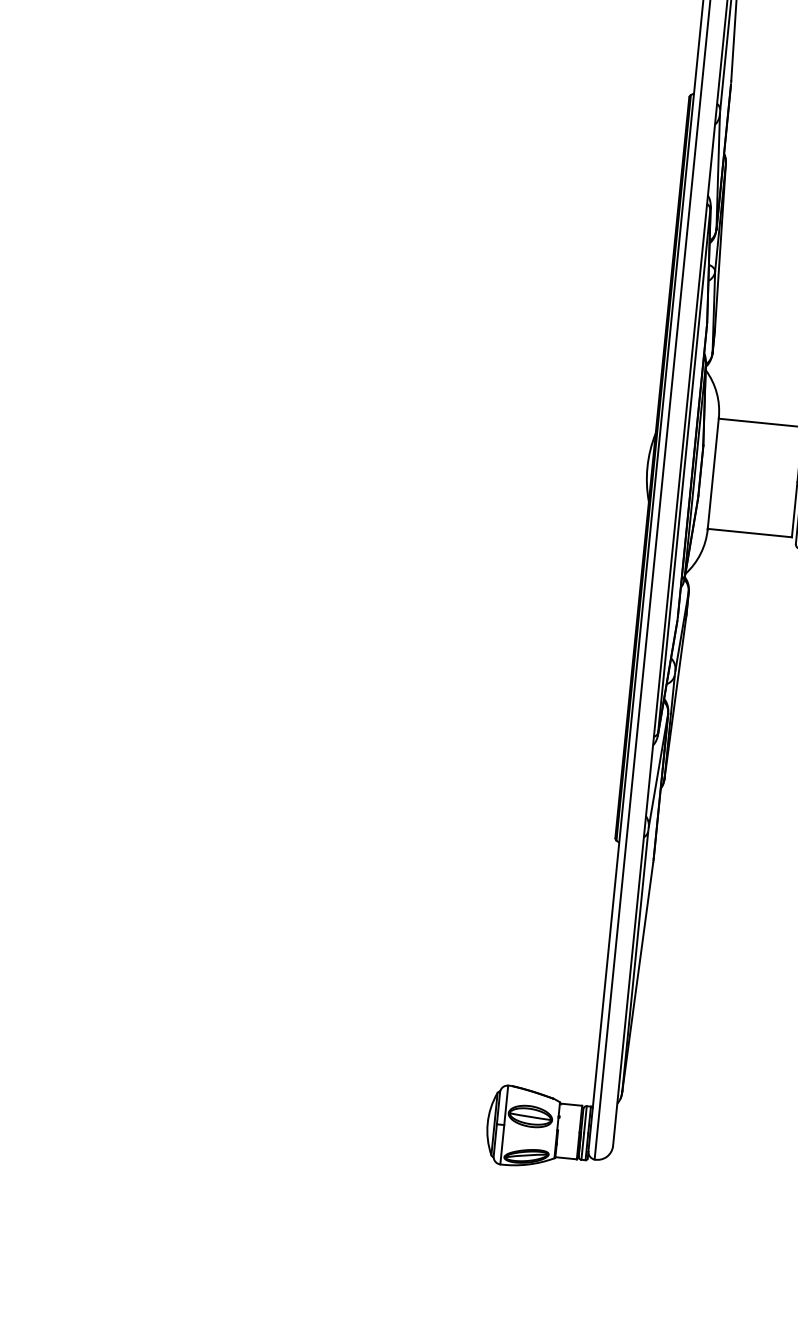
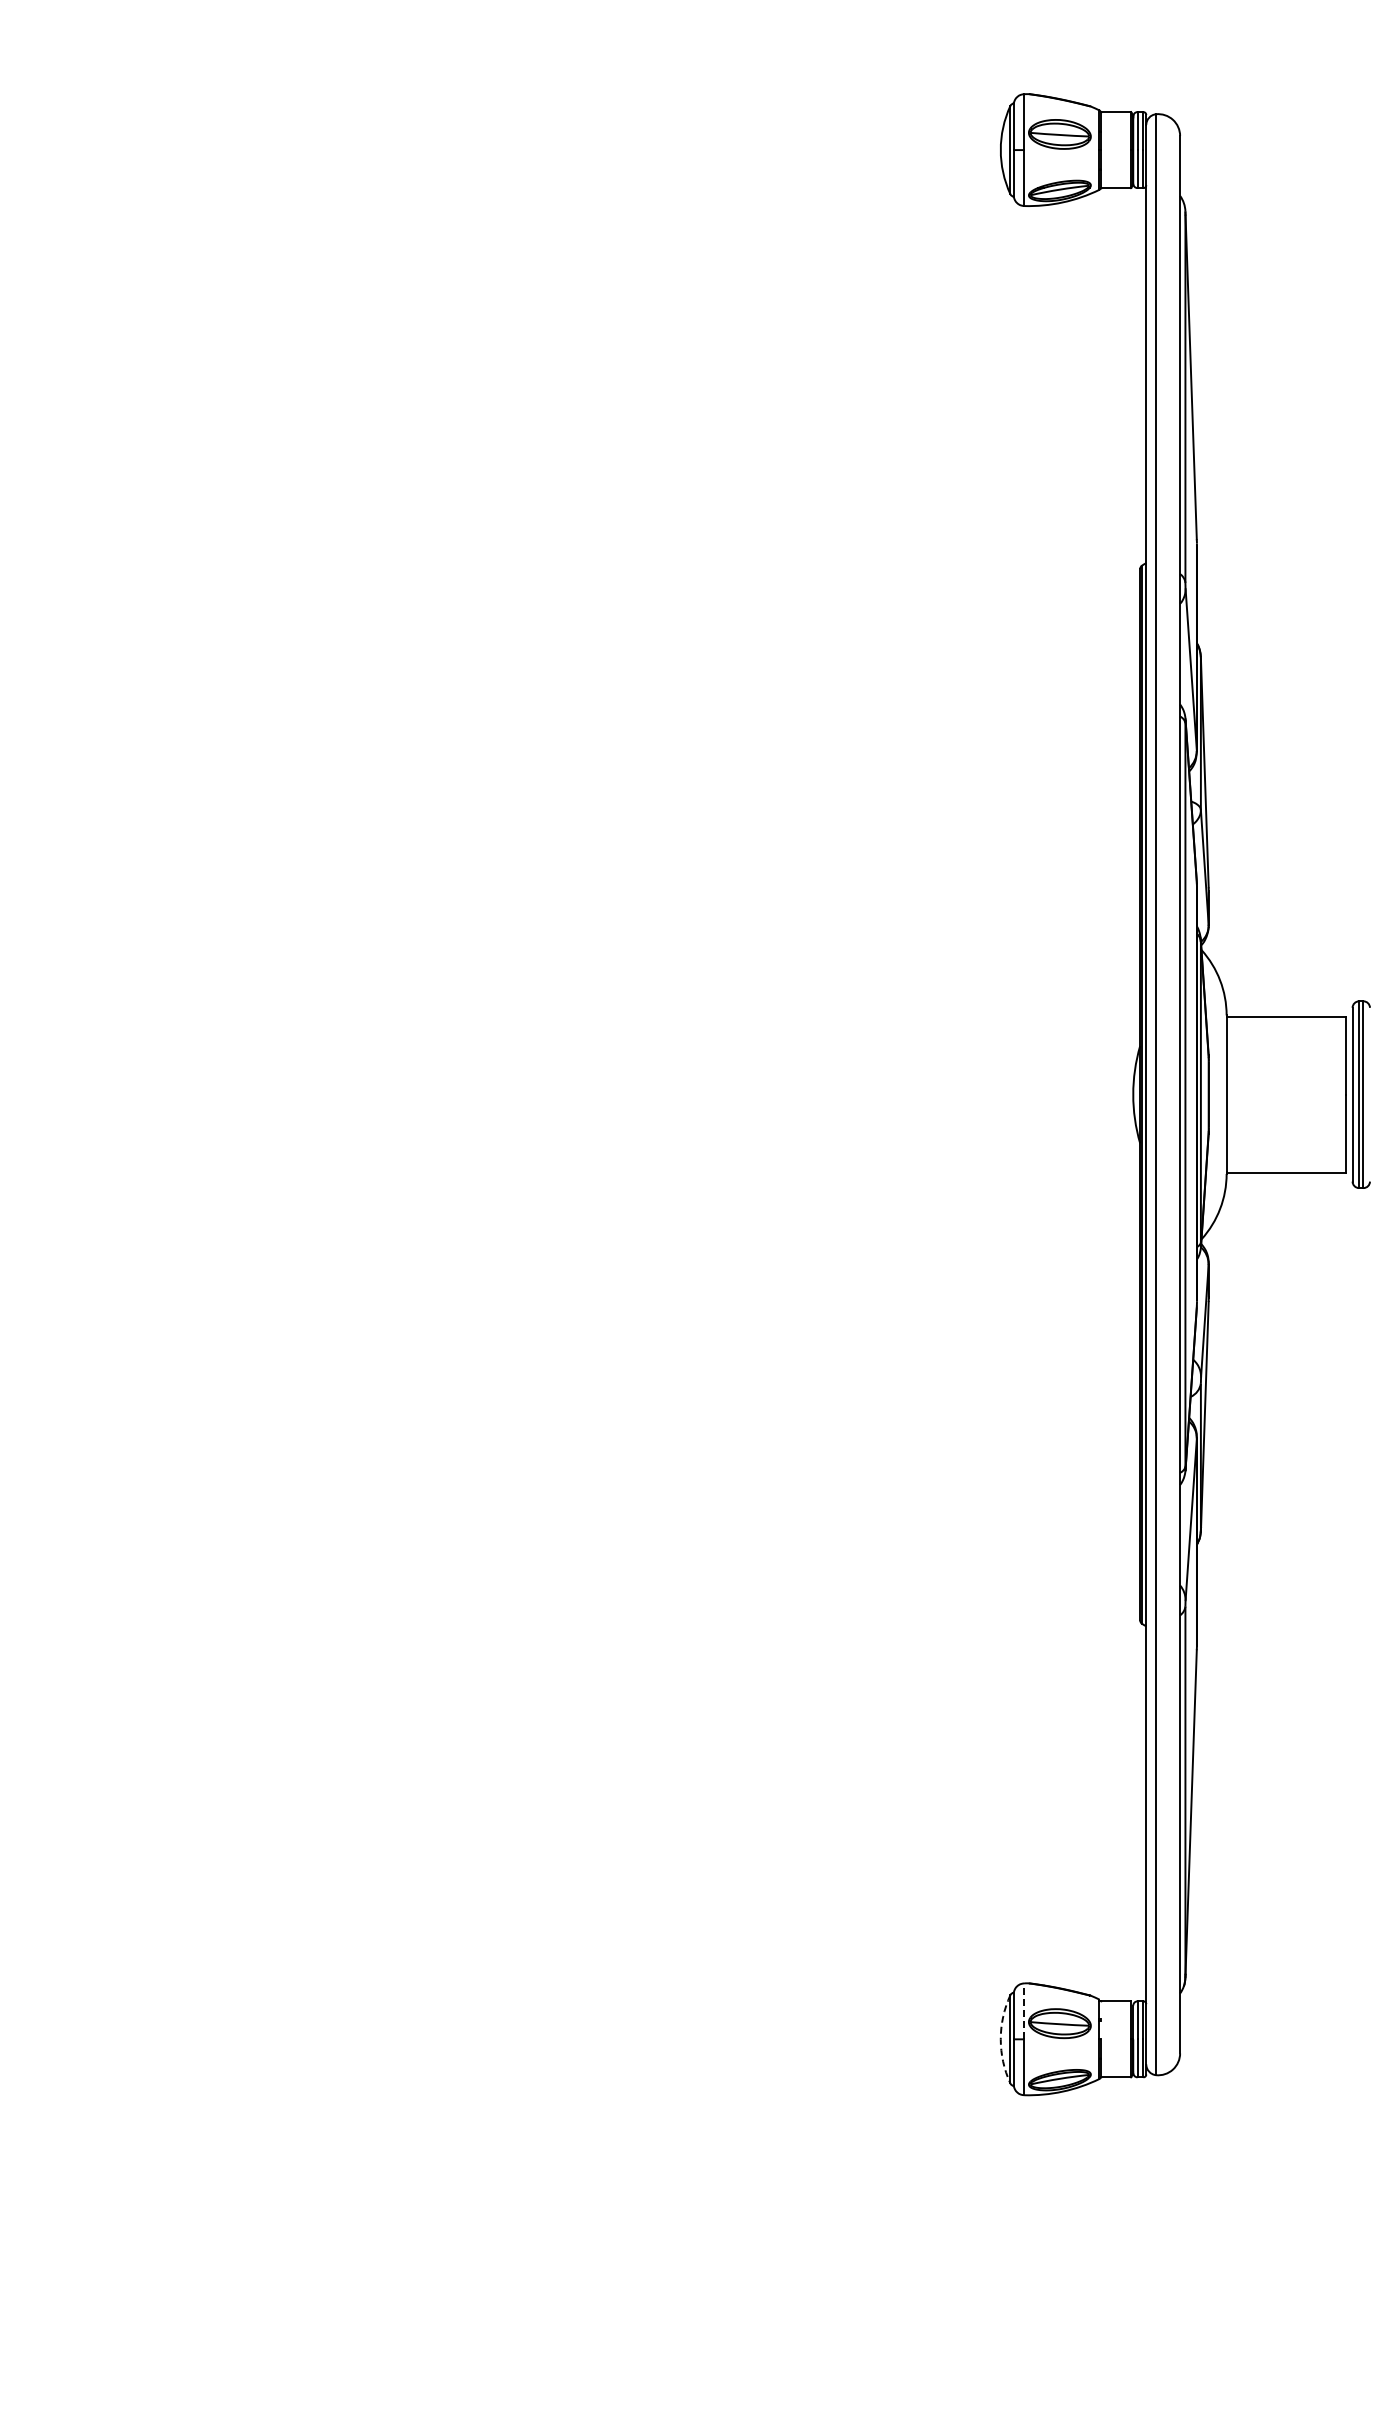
line: (506, 1105) -> (1024, 2011), solid -> dashed
arc: (487, 1123) -> (1000, 2039), solid -> dashed

